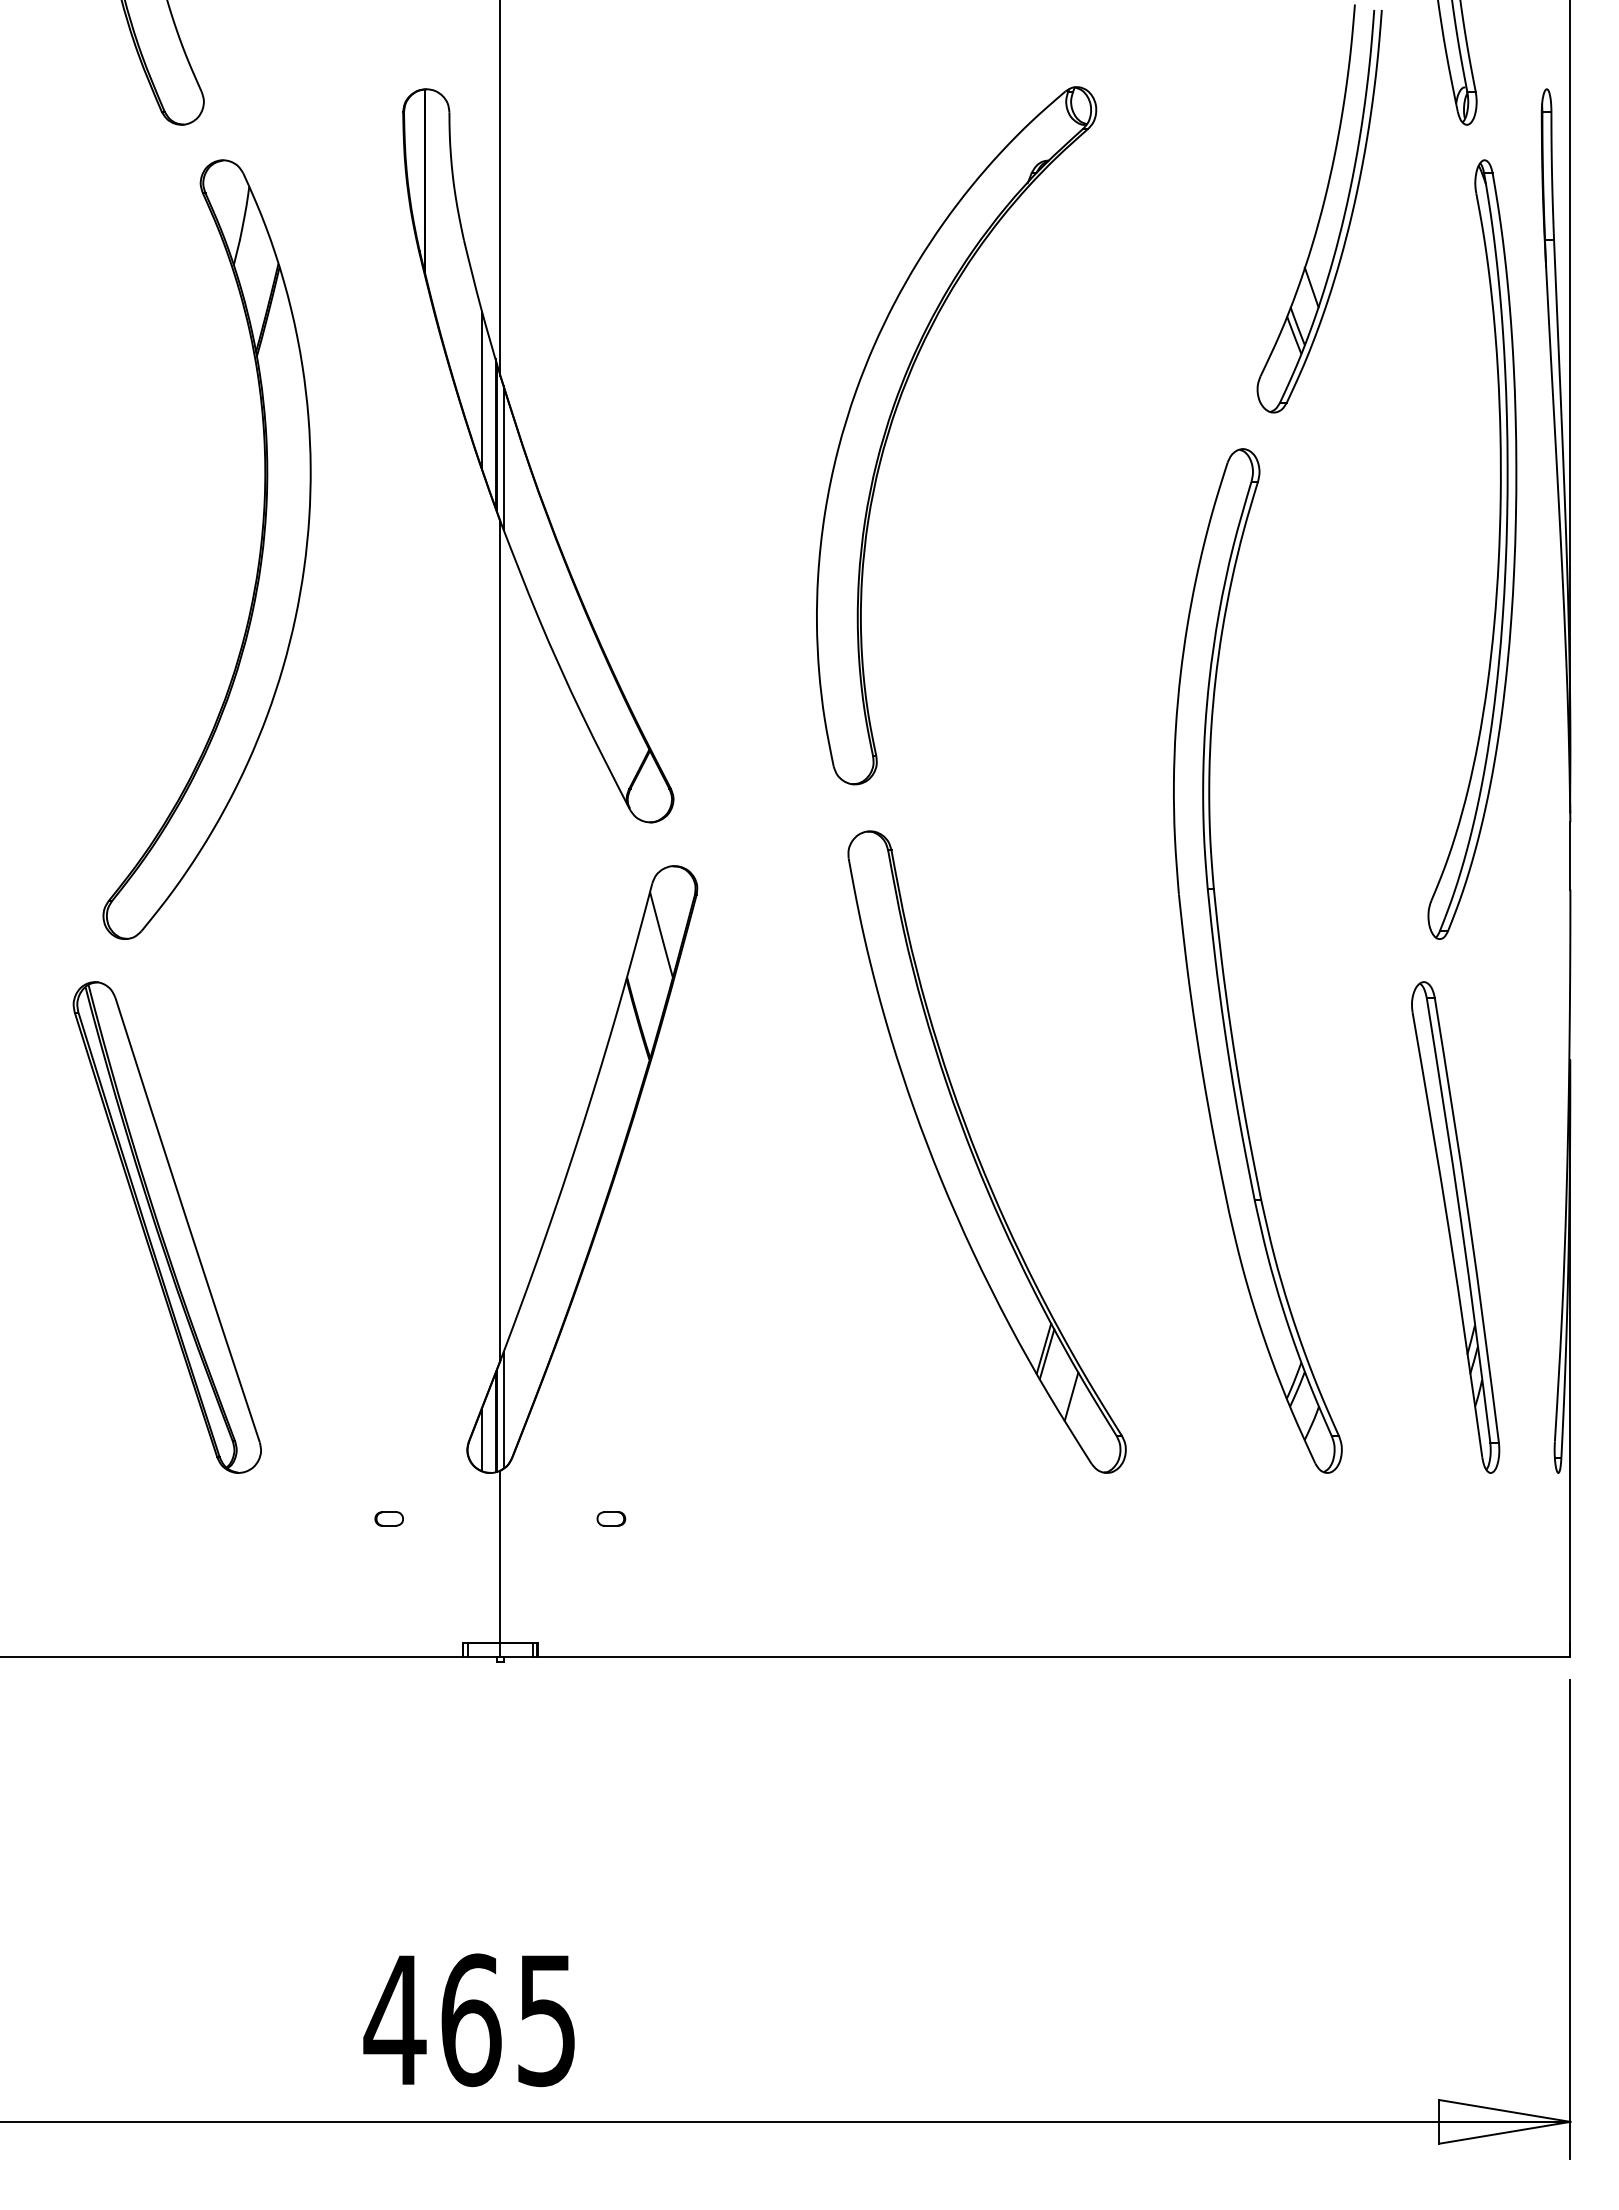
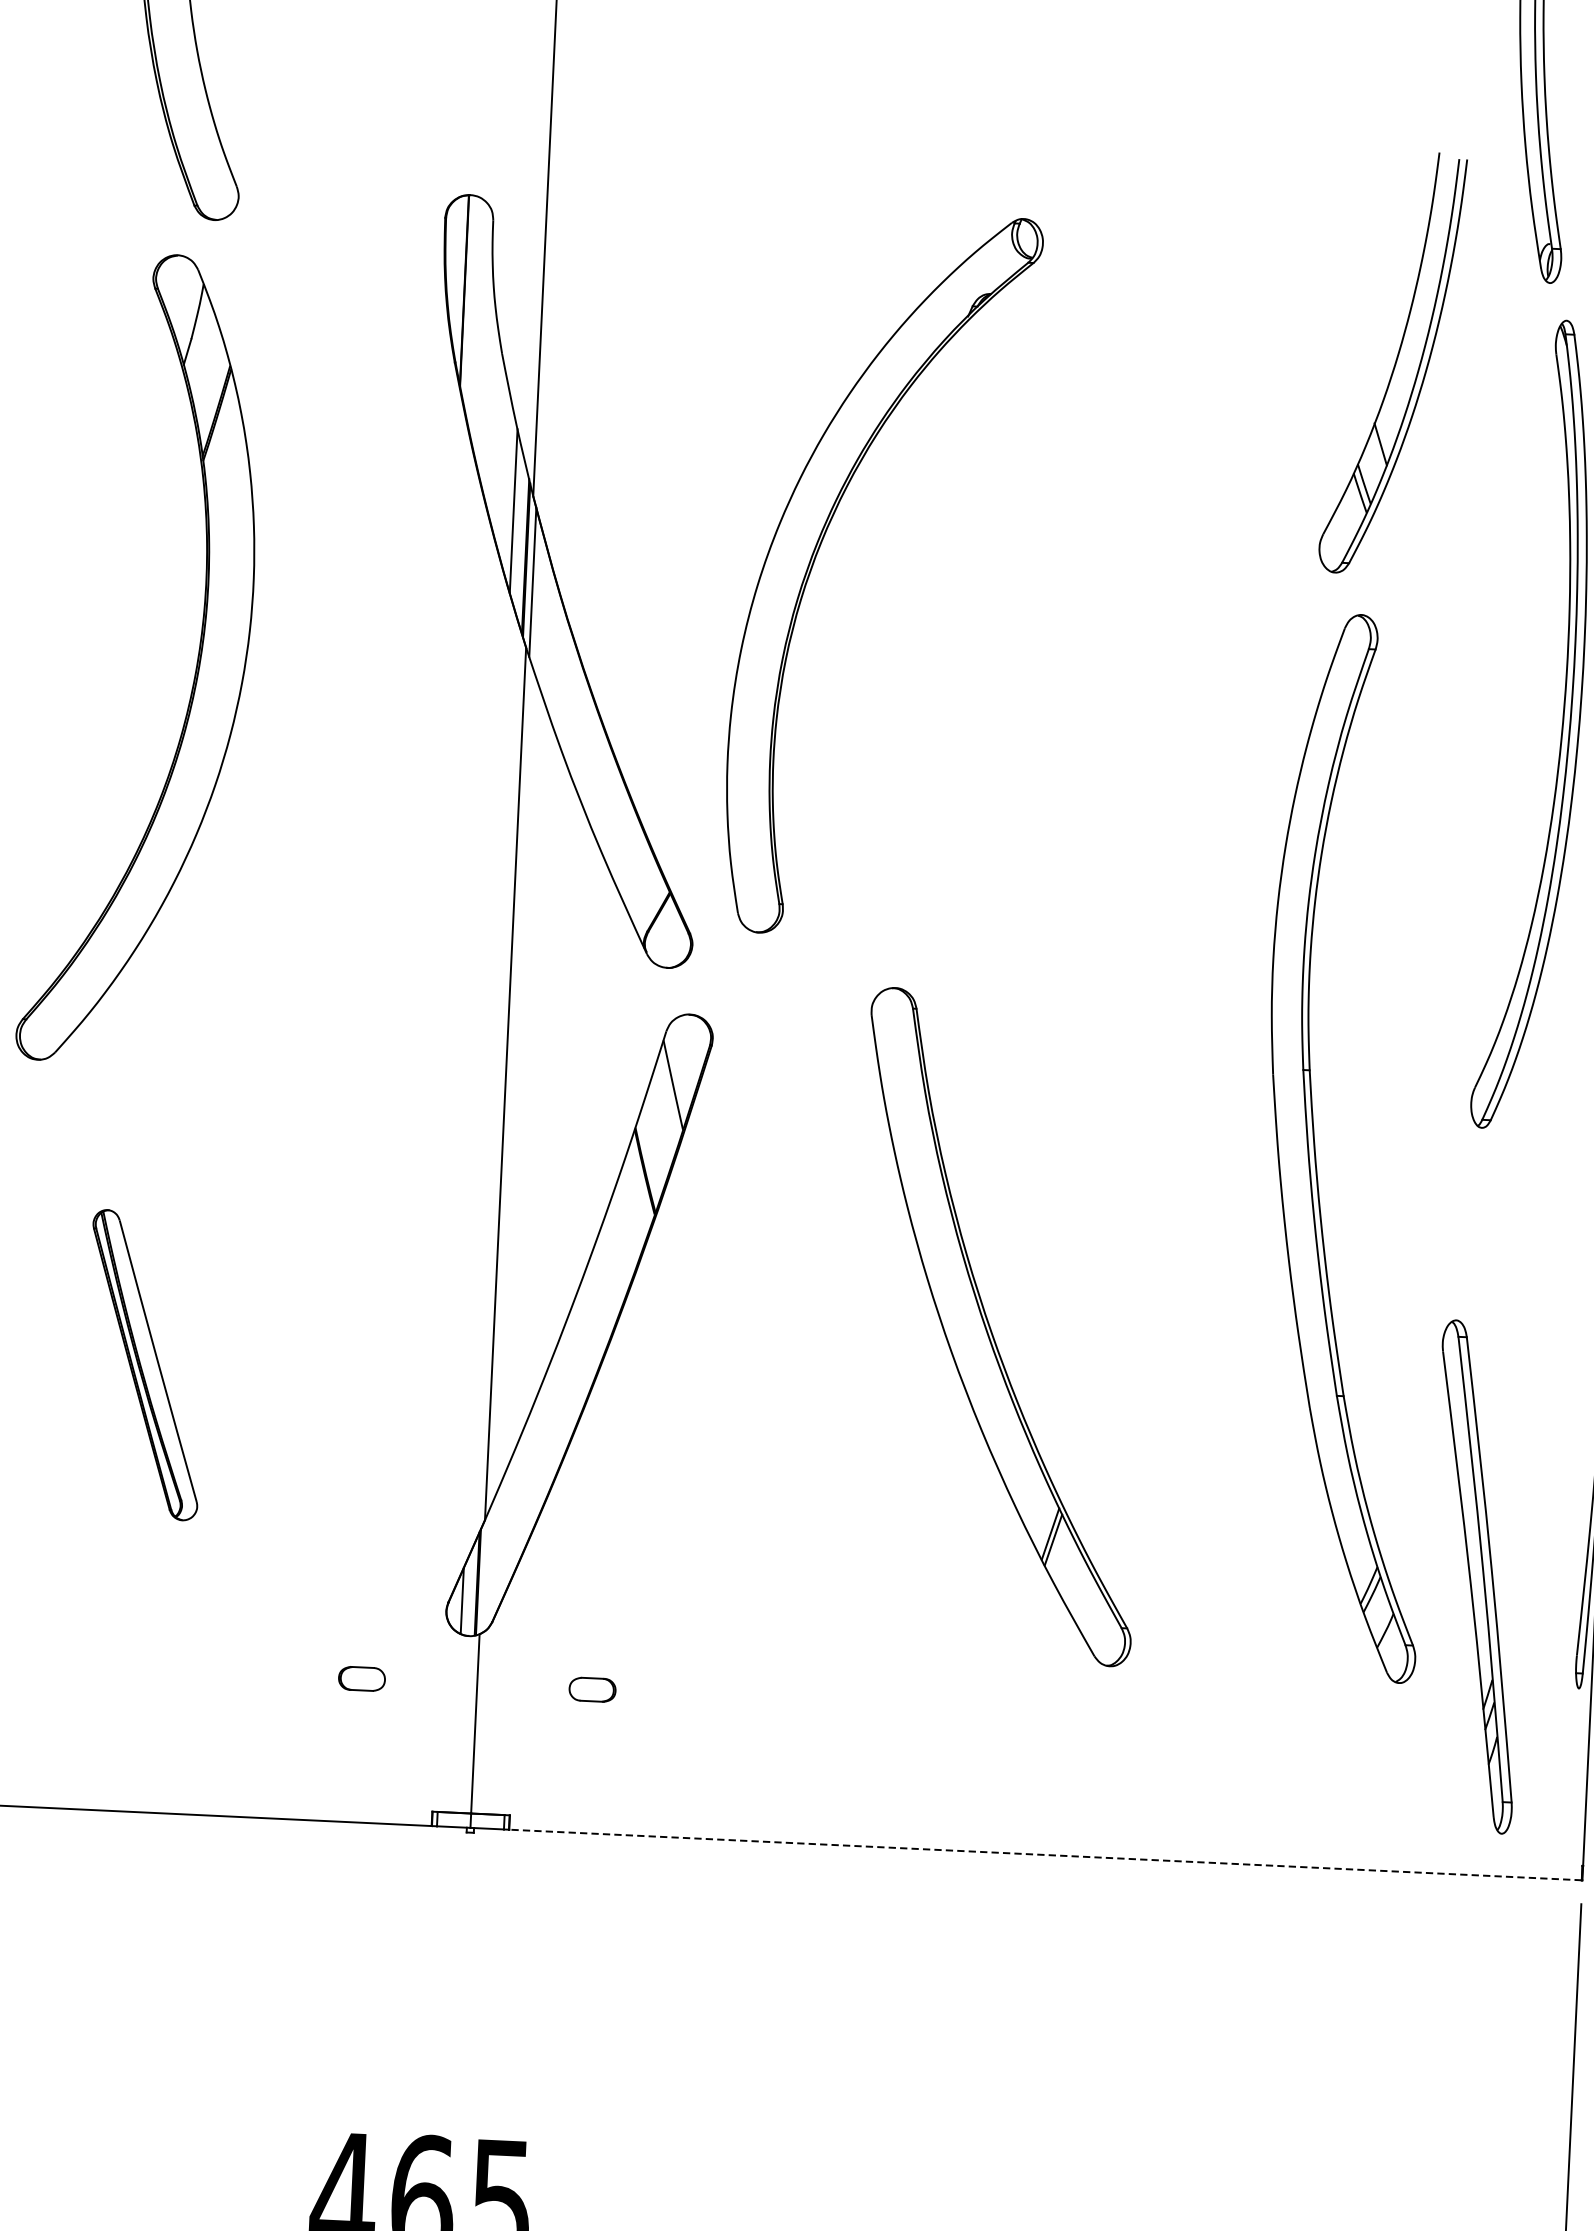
part: (895, 414) -> (819, 550), moved
part: (258, 557) -> (195, 669), moved
part: (1223, 964) -> (1316, 1149), moved
part: (166, 1227) -> (144, 1365), size x0.6
part: (1455, 1227) -> (1477, 1576), moved
line: (1071, 1396) -> (1076, 1585), removed
line: (503, 1409) -> (485, 1570), removed
part: (388, 1518) -> (361, 1678), size x1.6
part: (611, 1518) -> (592, 1689), size x1.6
line: (1053, 1657) -> (1045, 1855), solid -> dashed

